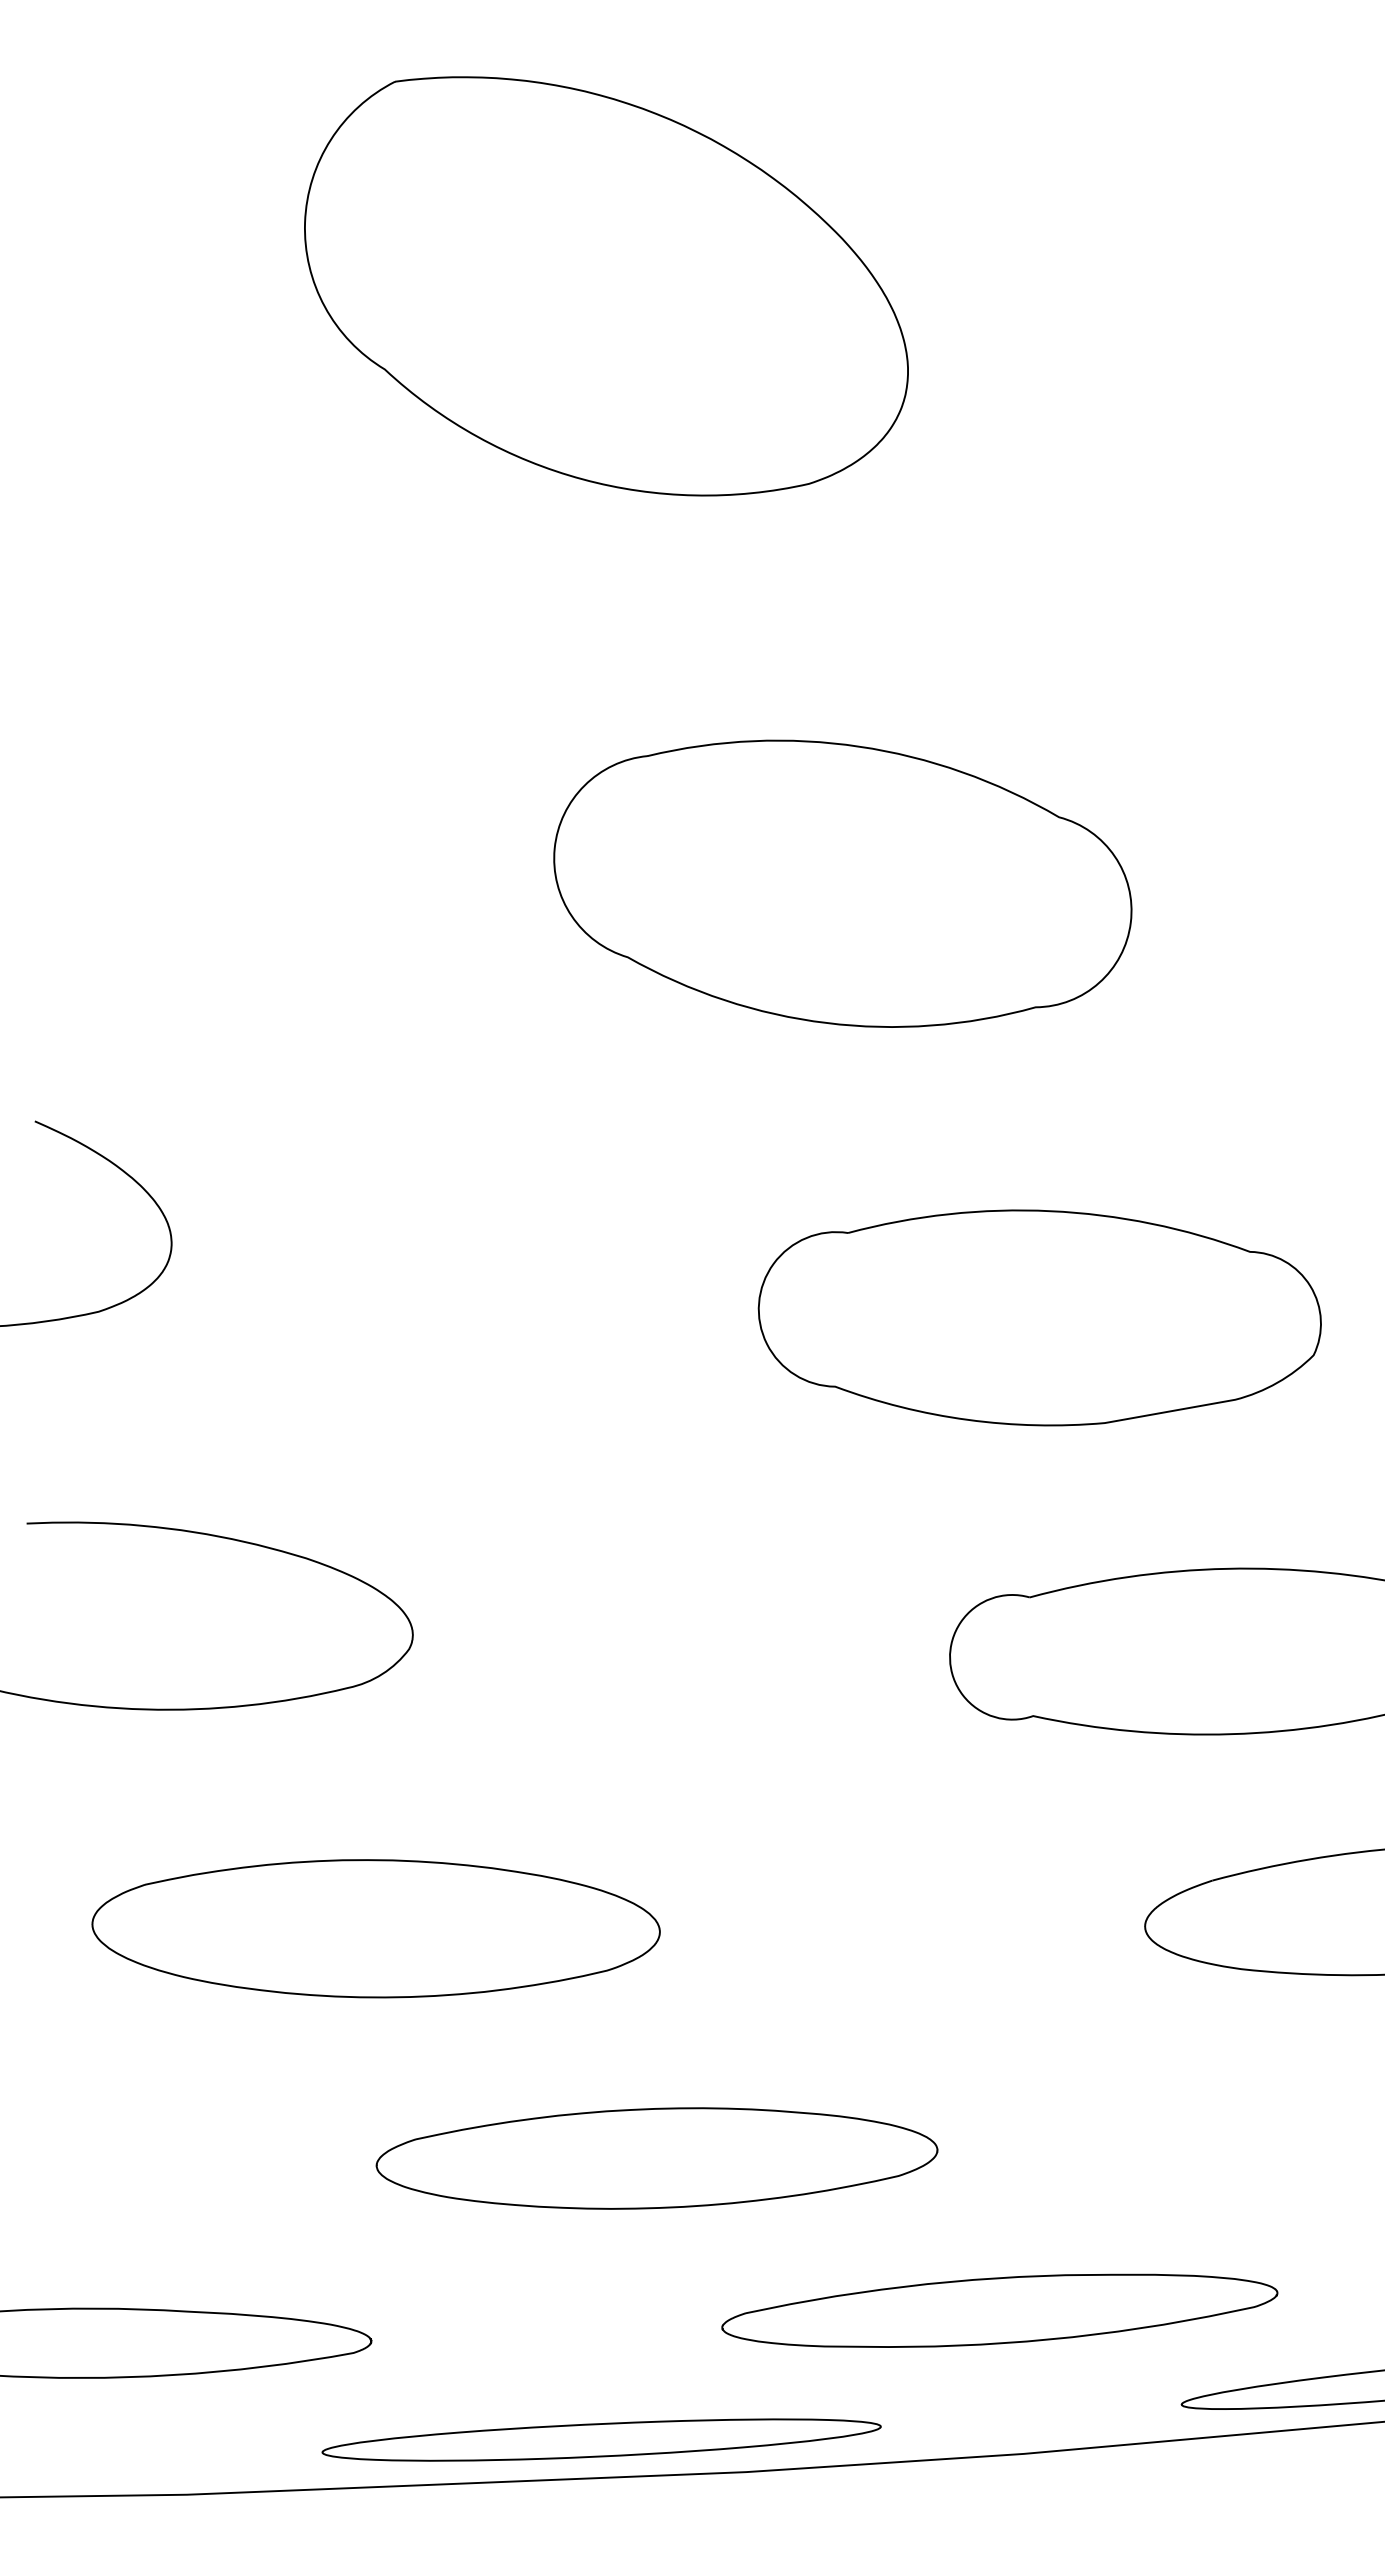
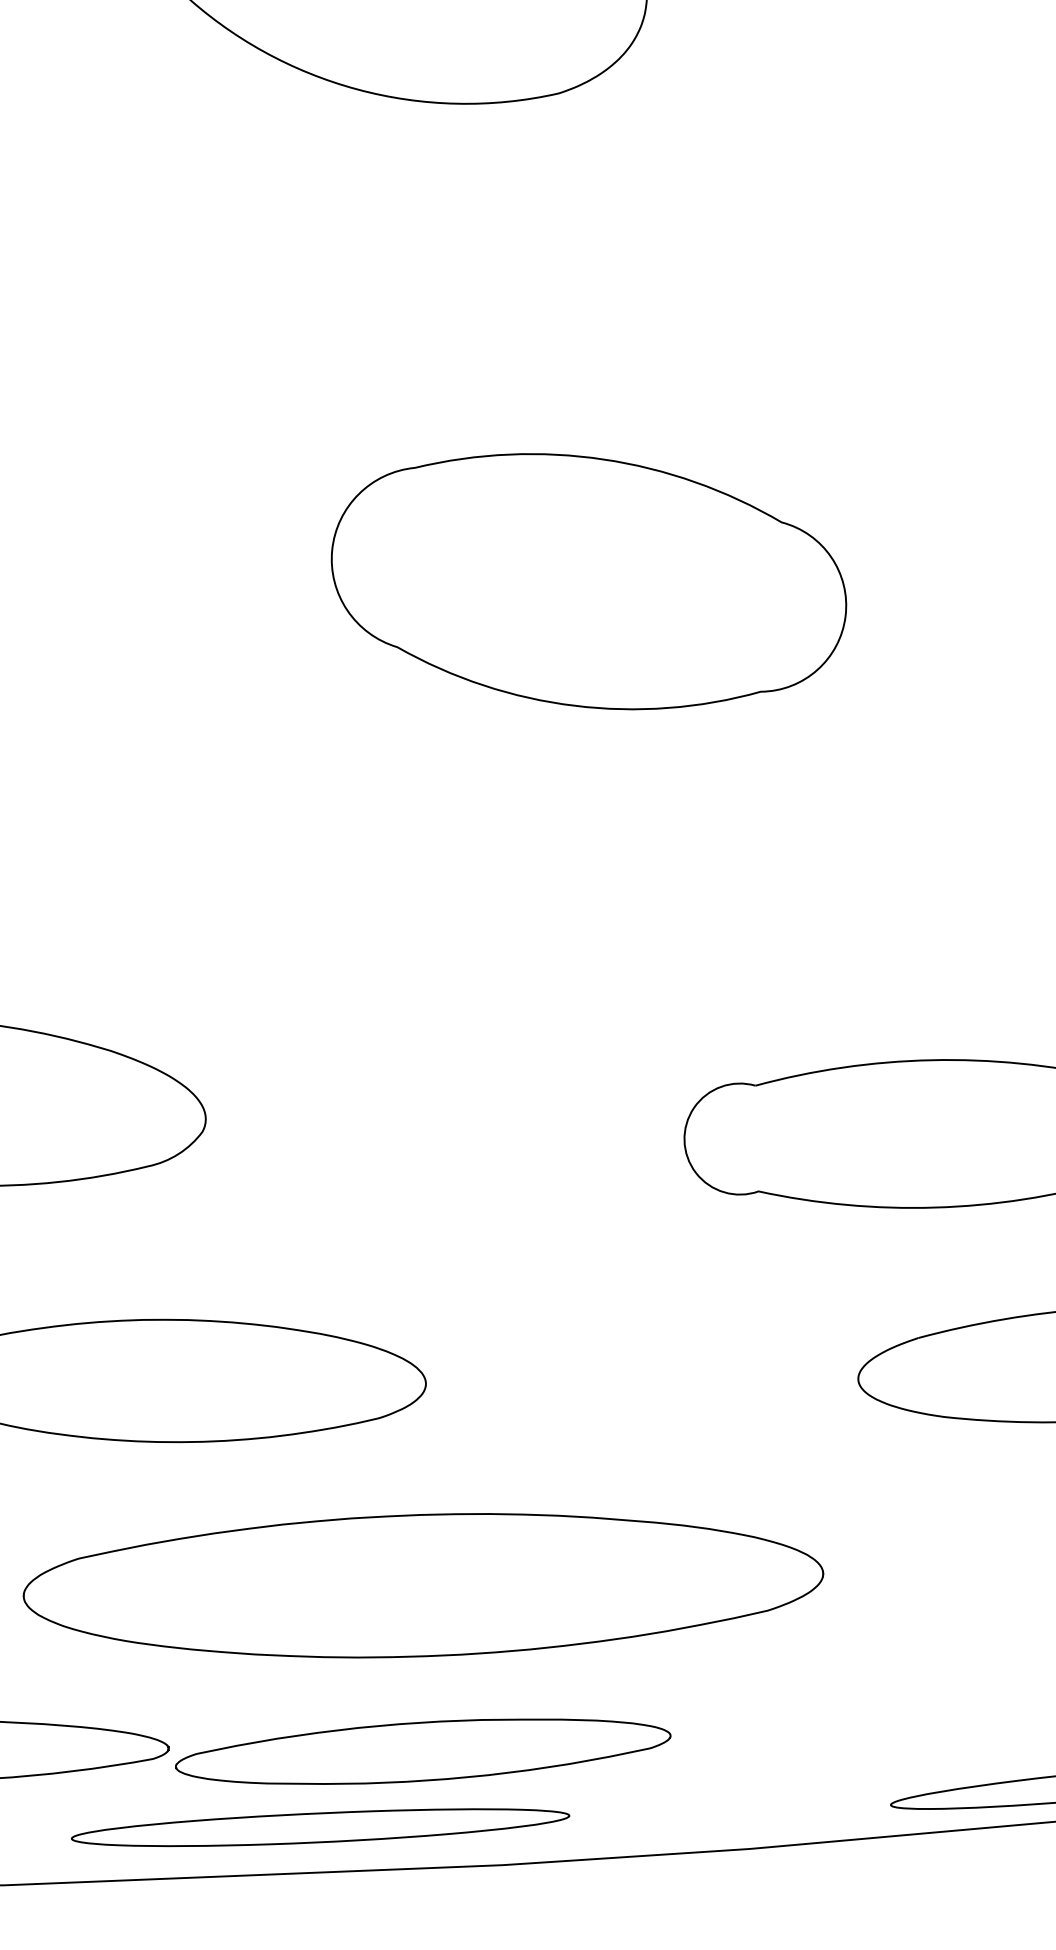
part: (842, 883) -> (588, 581), moved
part: (1039, 1317) -> (764, 836), removed
part: (656, 2158) -> (422, 1585), size x1.6
part: (999, 2310) -> (422, 1751), moved
part: (601, 2439) -> (320, 1827), moved

